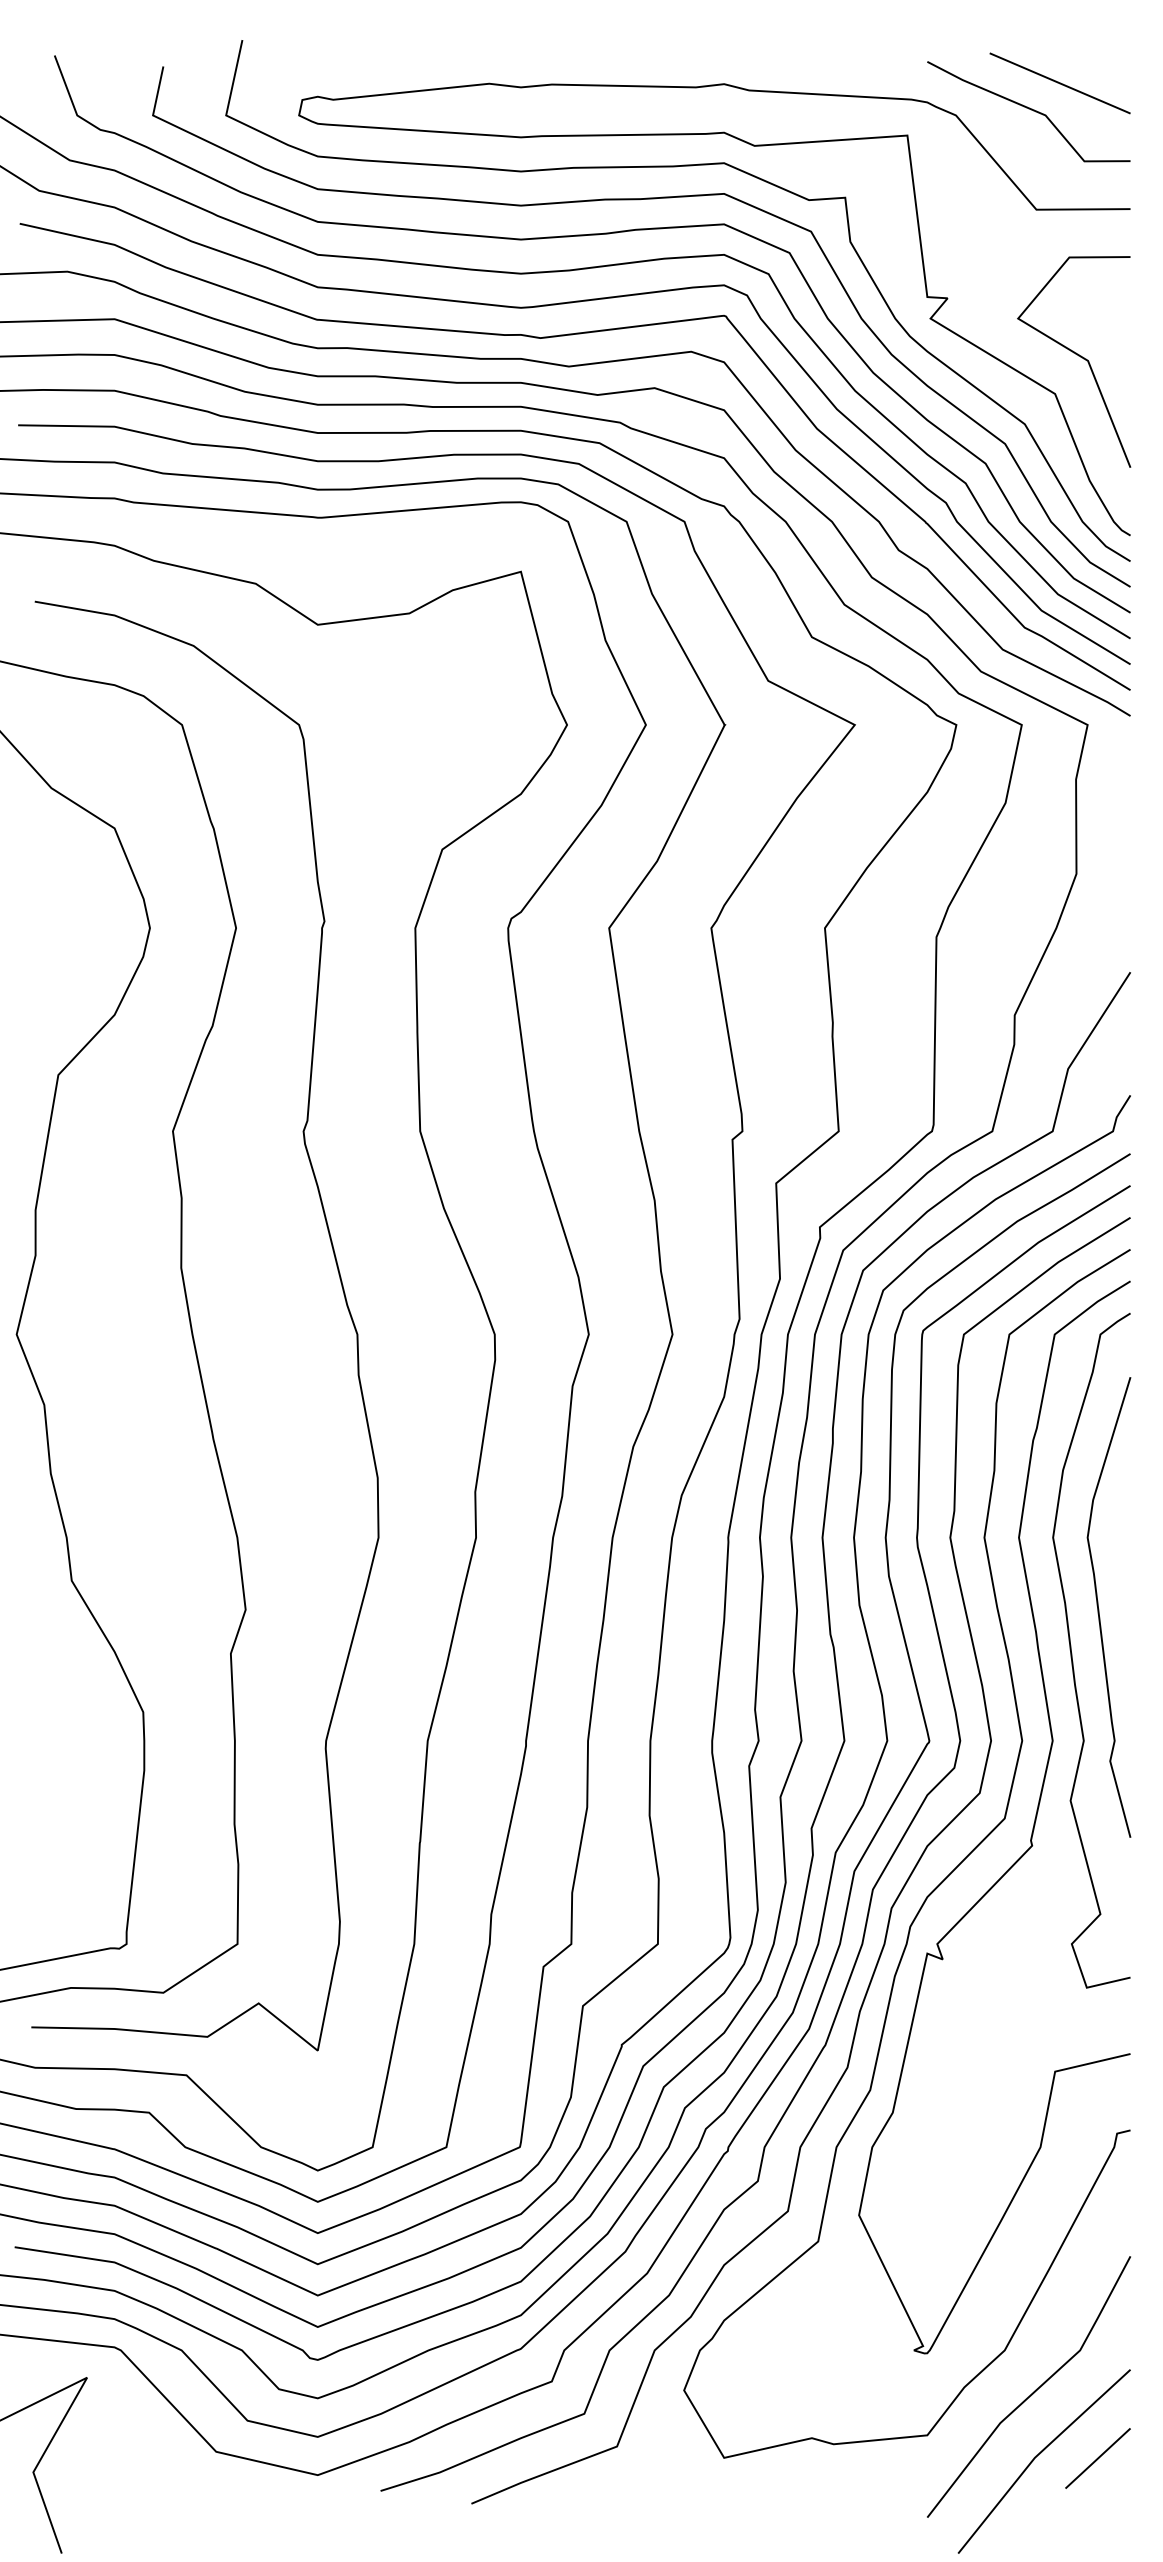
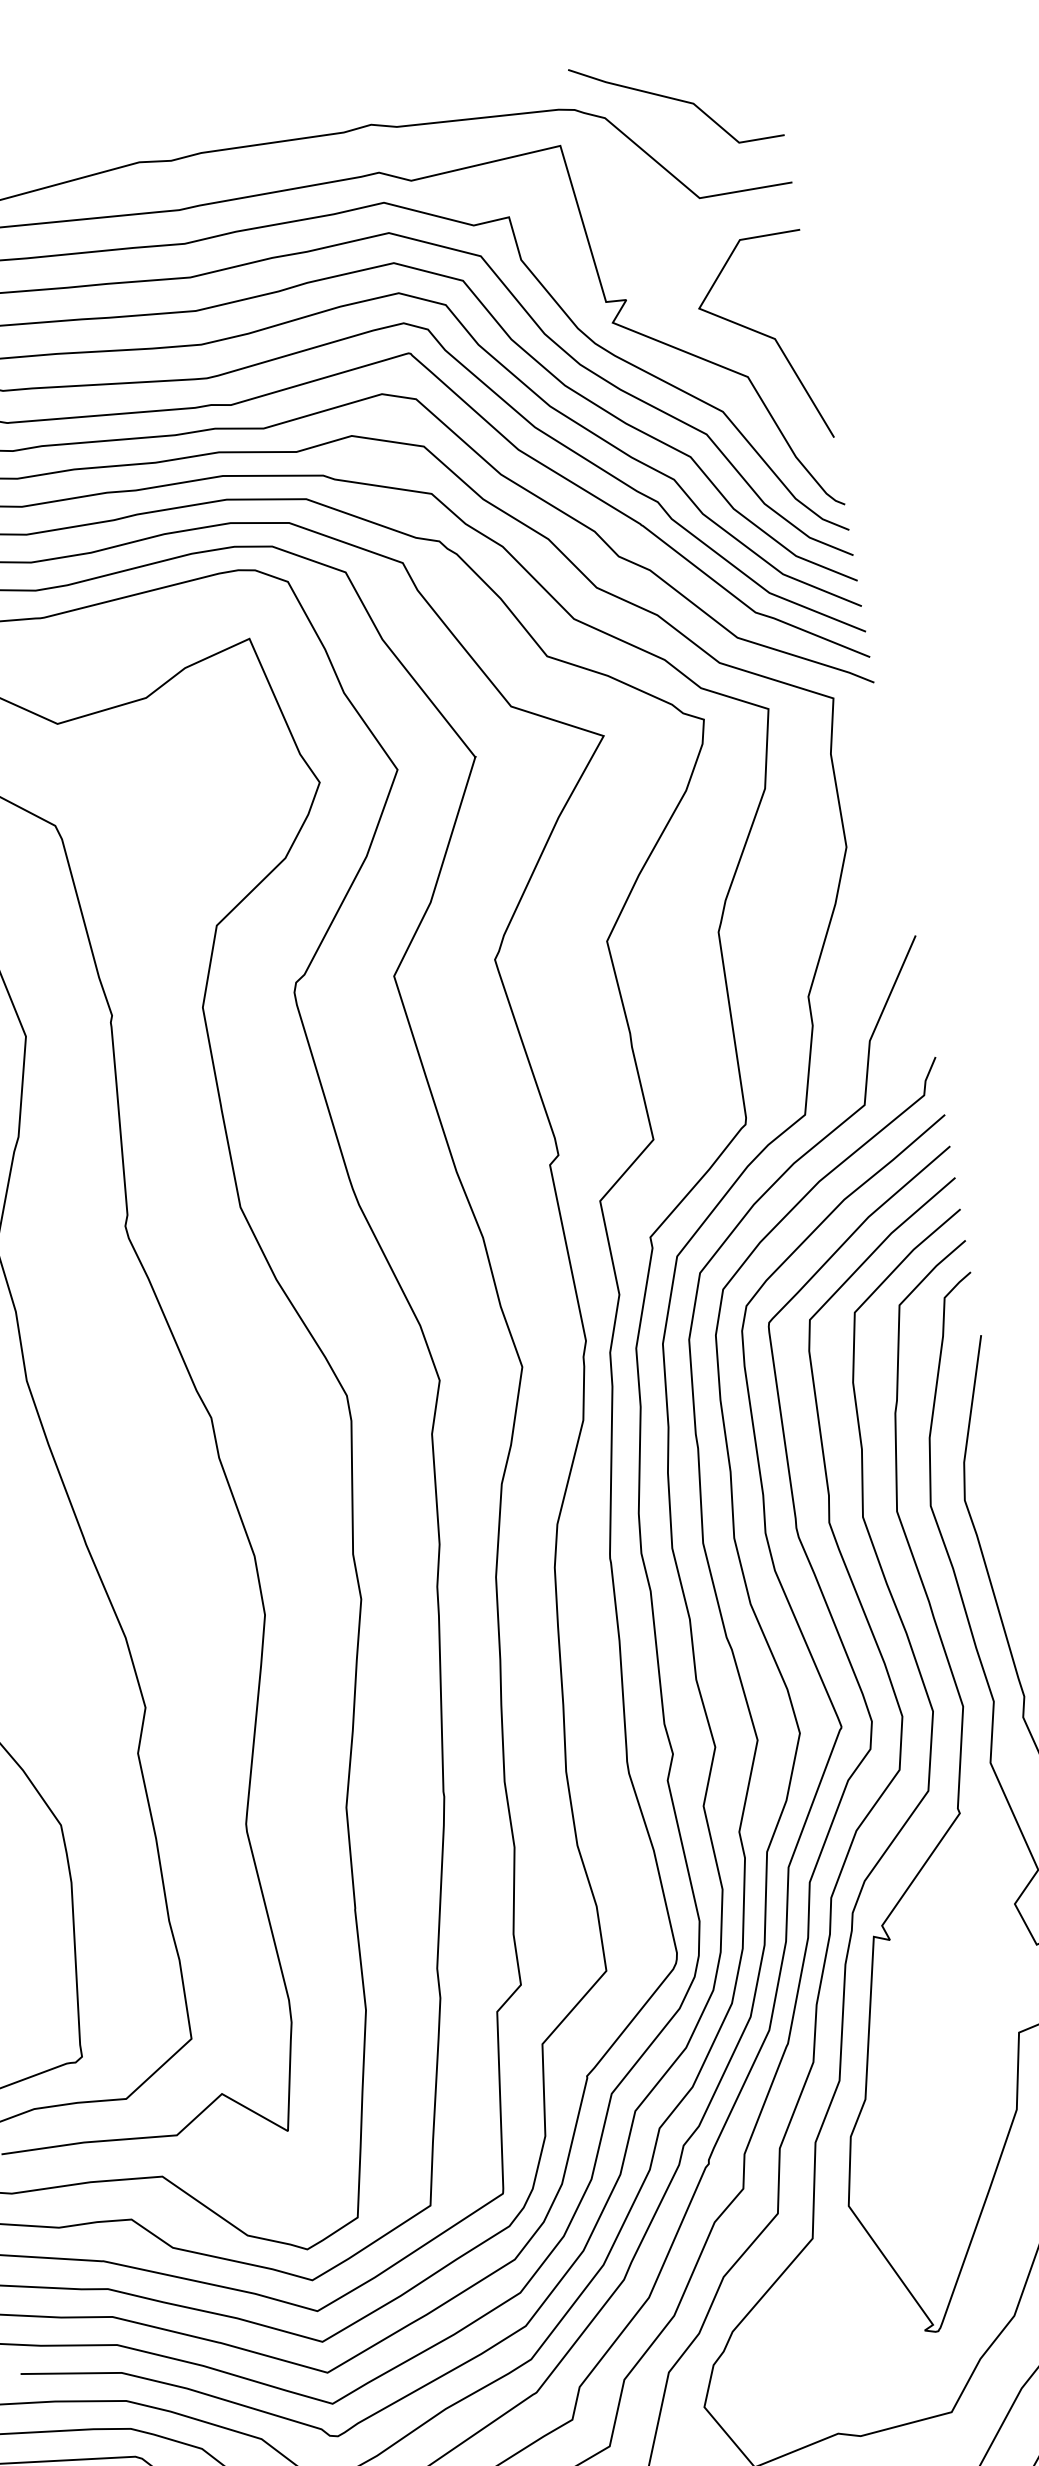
line: (1059, 83) -> (702, 69), removed

